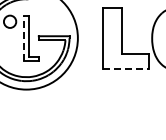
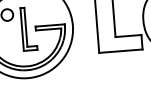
line: (24, 38) -> (22, 29), dashed -> solid
line: (126, 69) -> (121, 51), dashed -> solid

